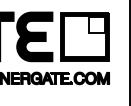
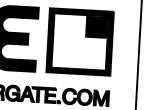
fill: (96, 24) -> (96, 26), added

